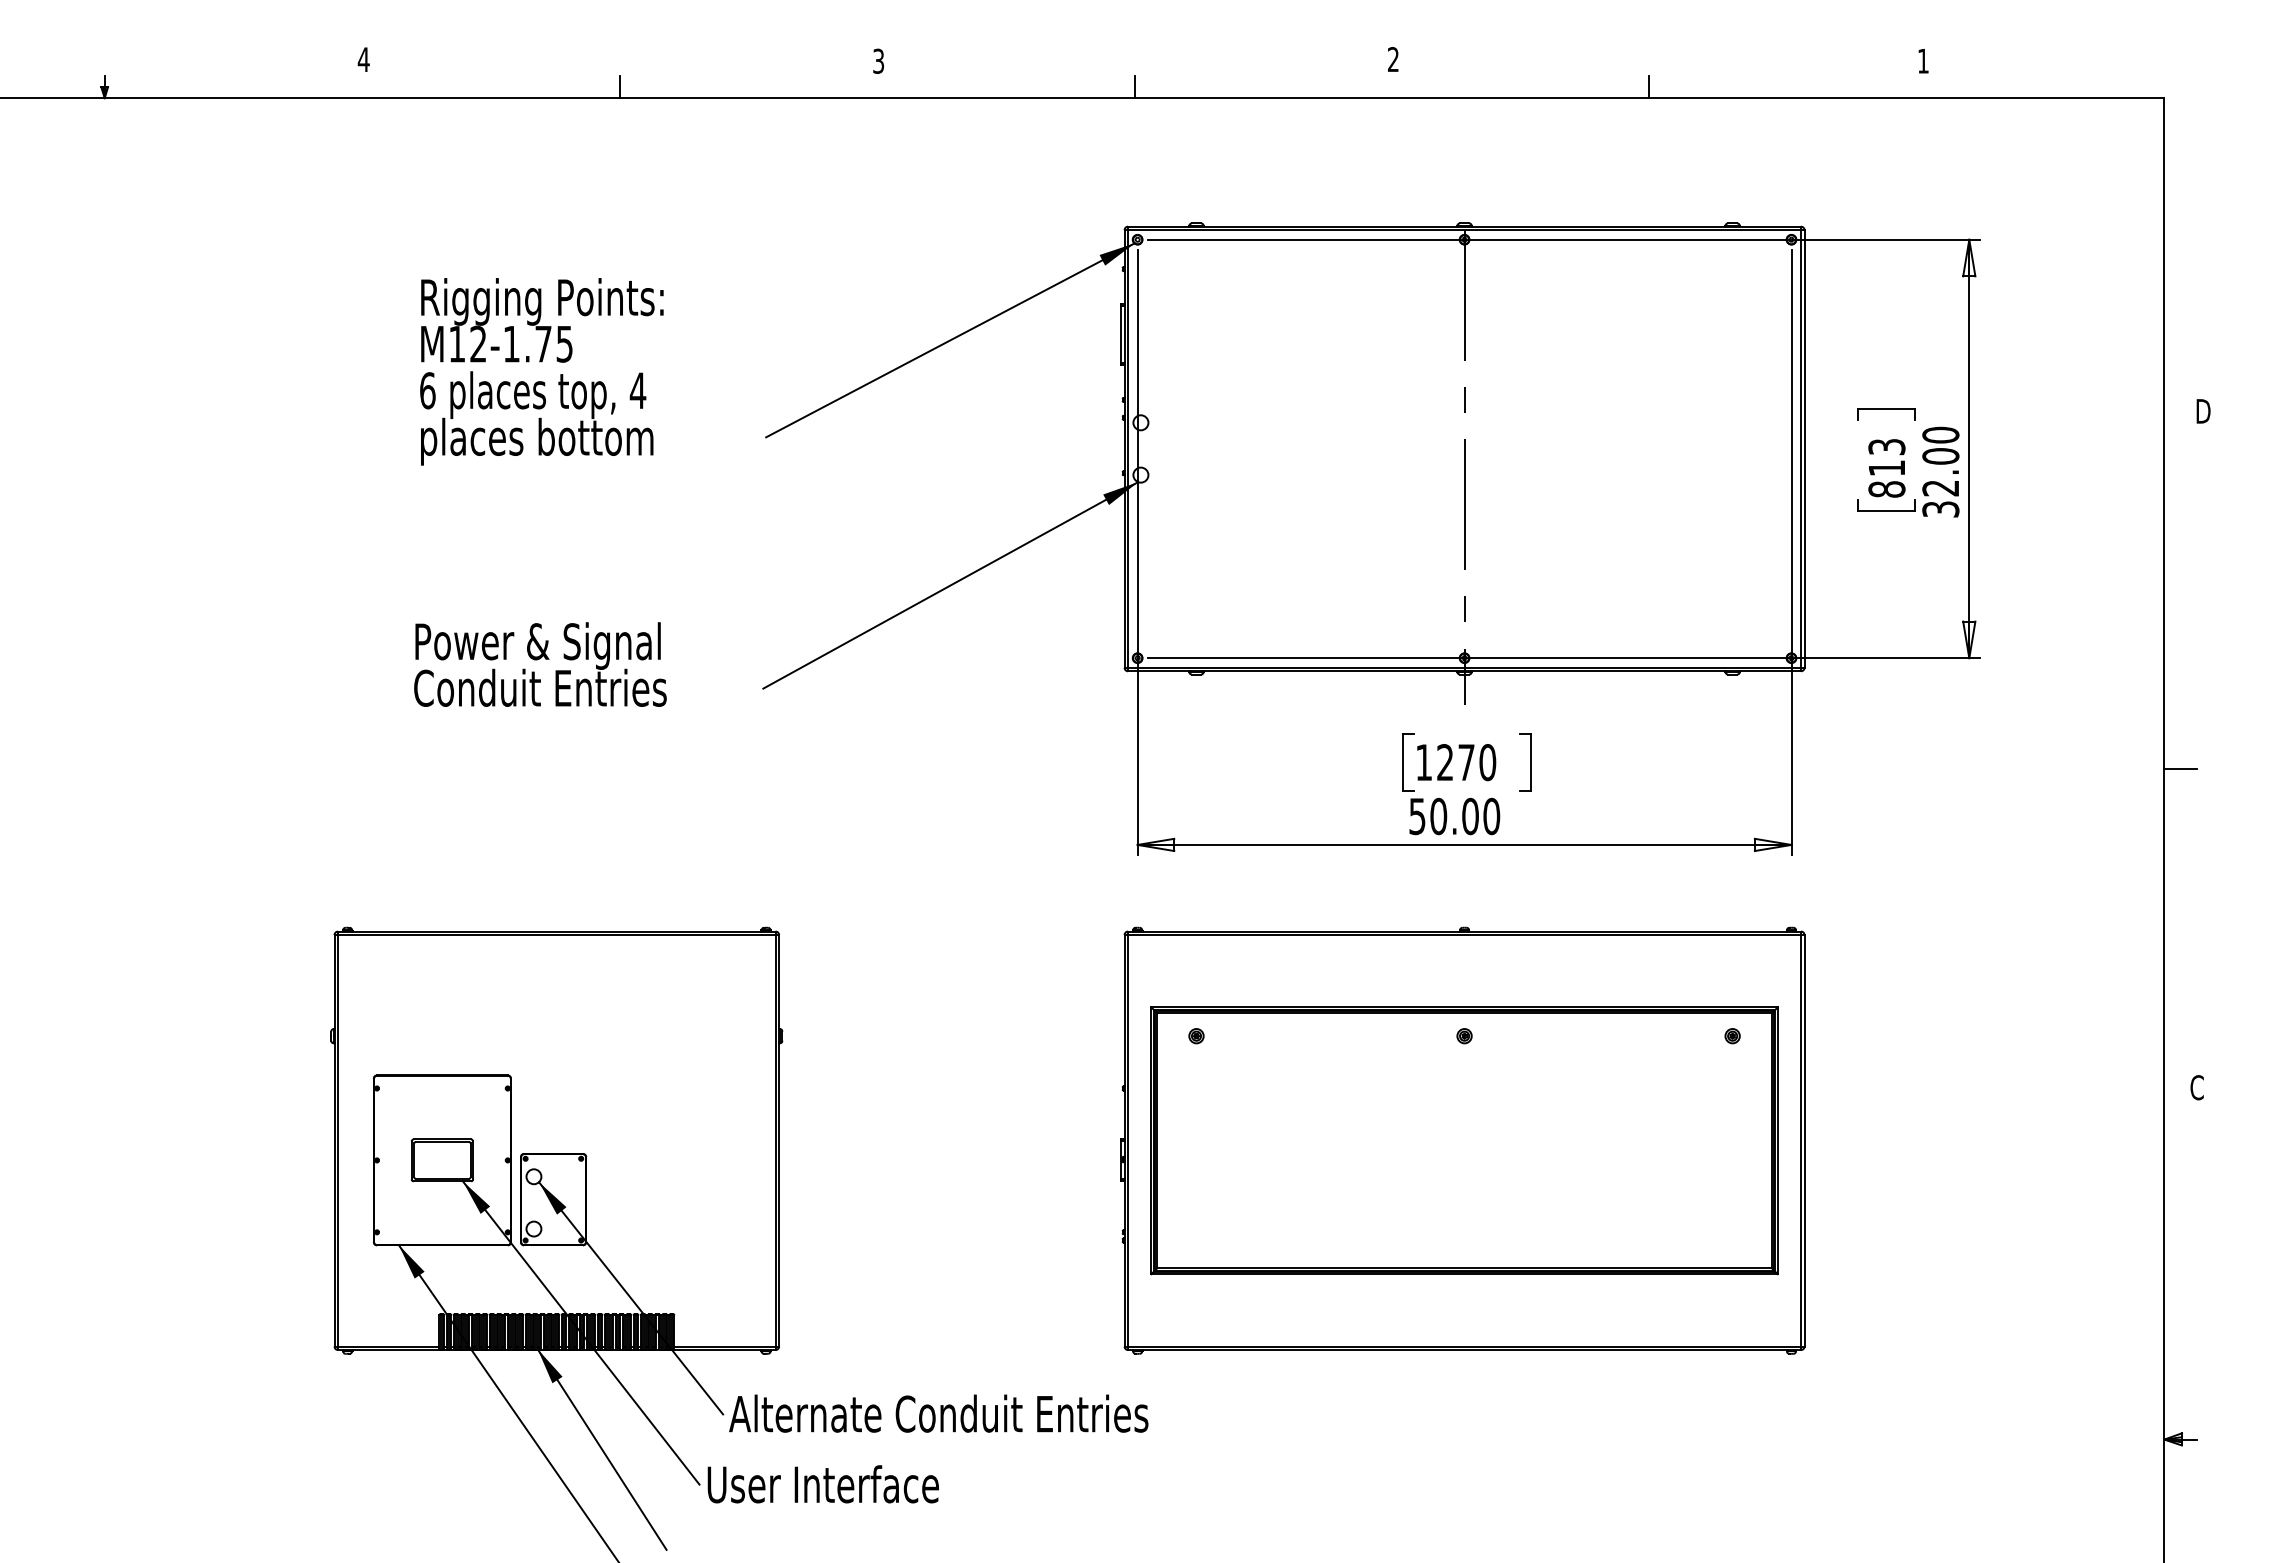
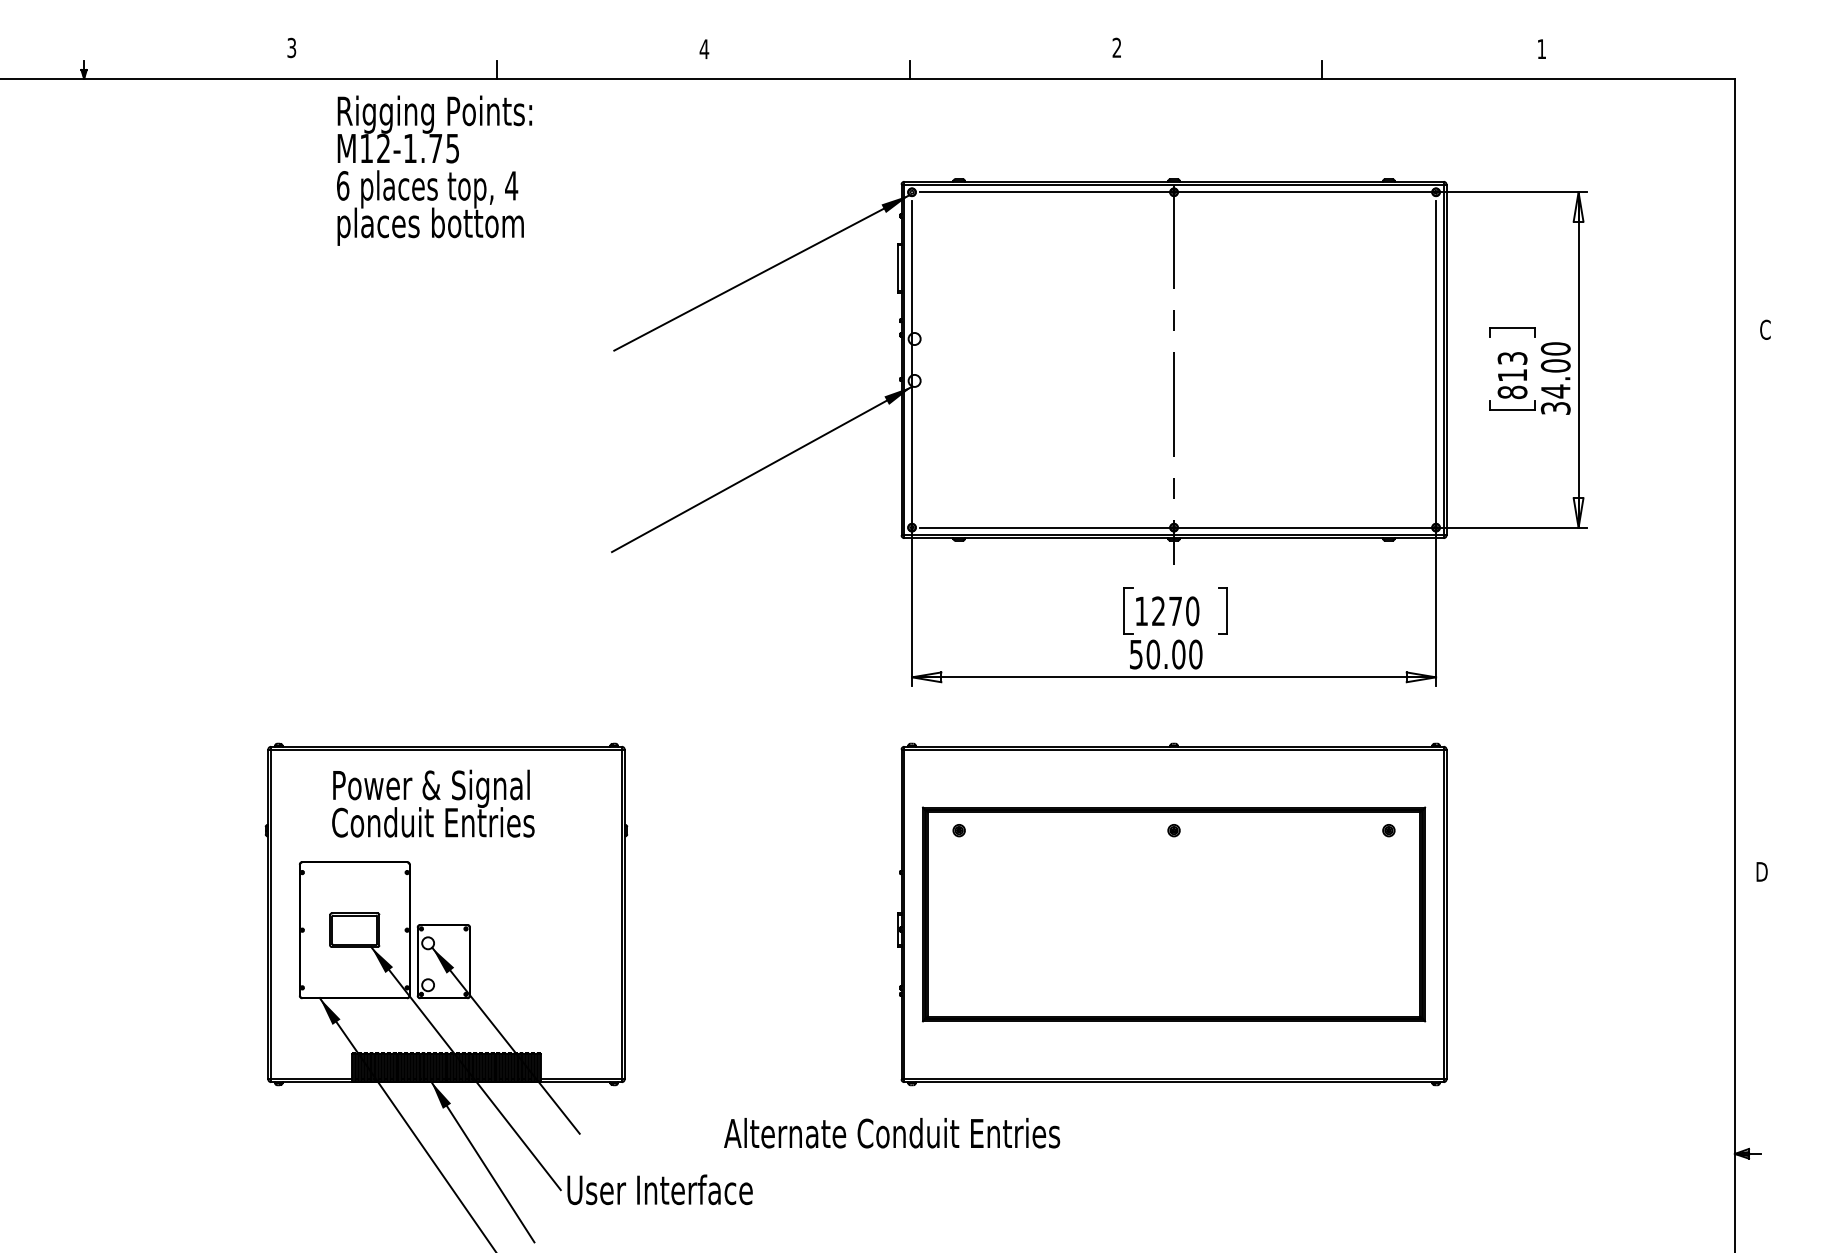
text: (363, 59) -> (291, 47), 4 -> 3
text: (878, 60) -> (704, 48), 3 -> 4
text: (541, 371) -> (434, 170), moved
text: (2202, 411) -> (1765, 329), D -> C
text: (1940, 488) -> (1555, 391), 32.00 -> 34.00
text: (540, 664) -> (433, 803), moved
line: (2180, 769) -> (1747, 616), removed
text: (2197, 1087) -> (1761, 871), C -> D
text: (938, 1413) -> (891, 1133), moved

